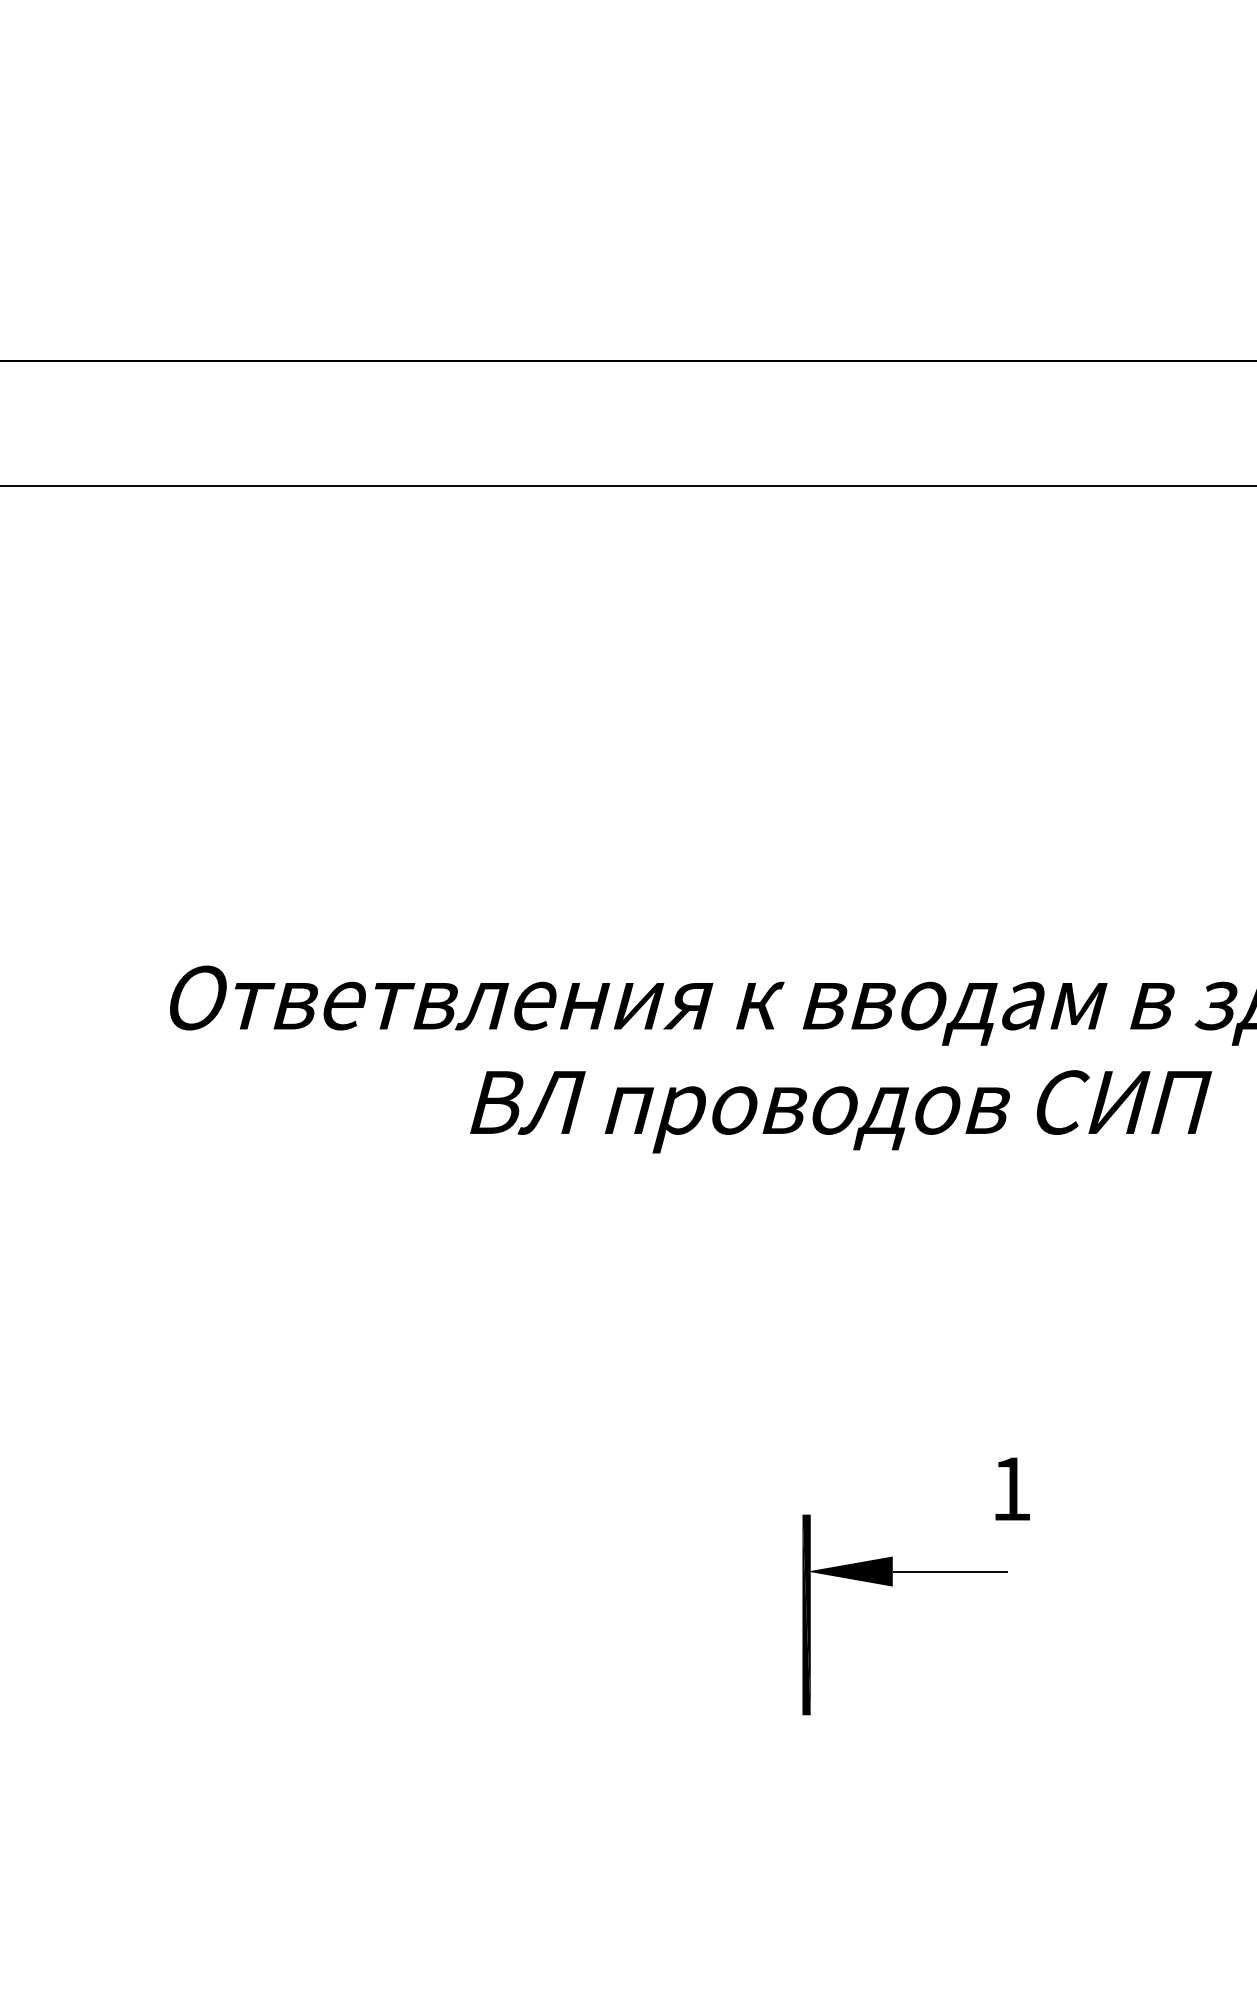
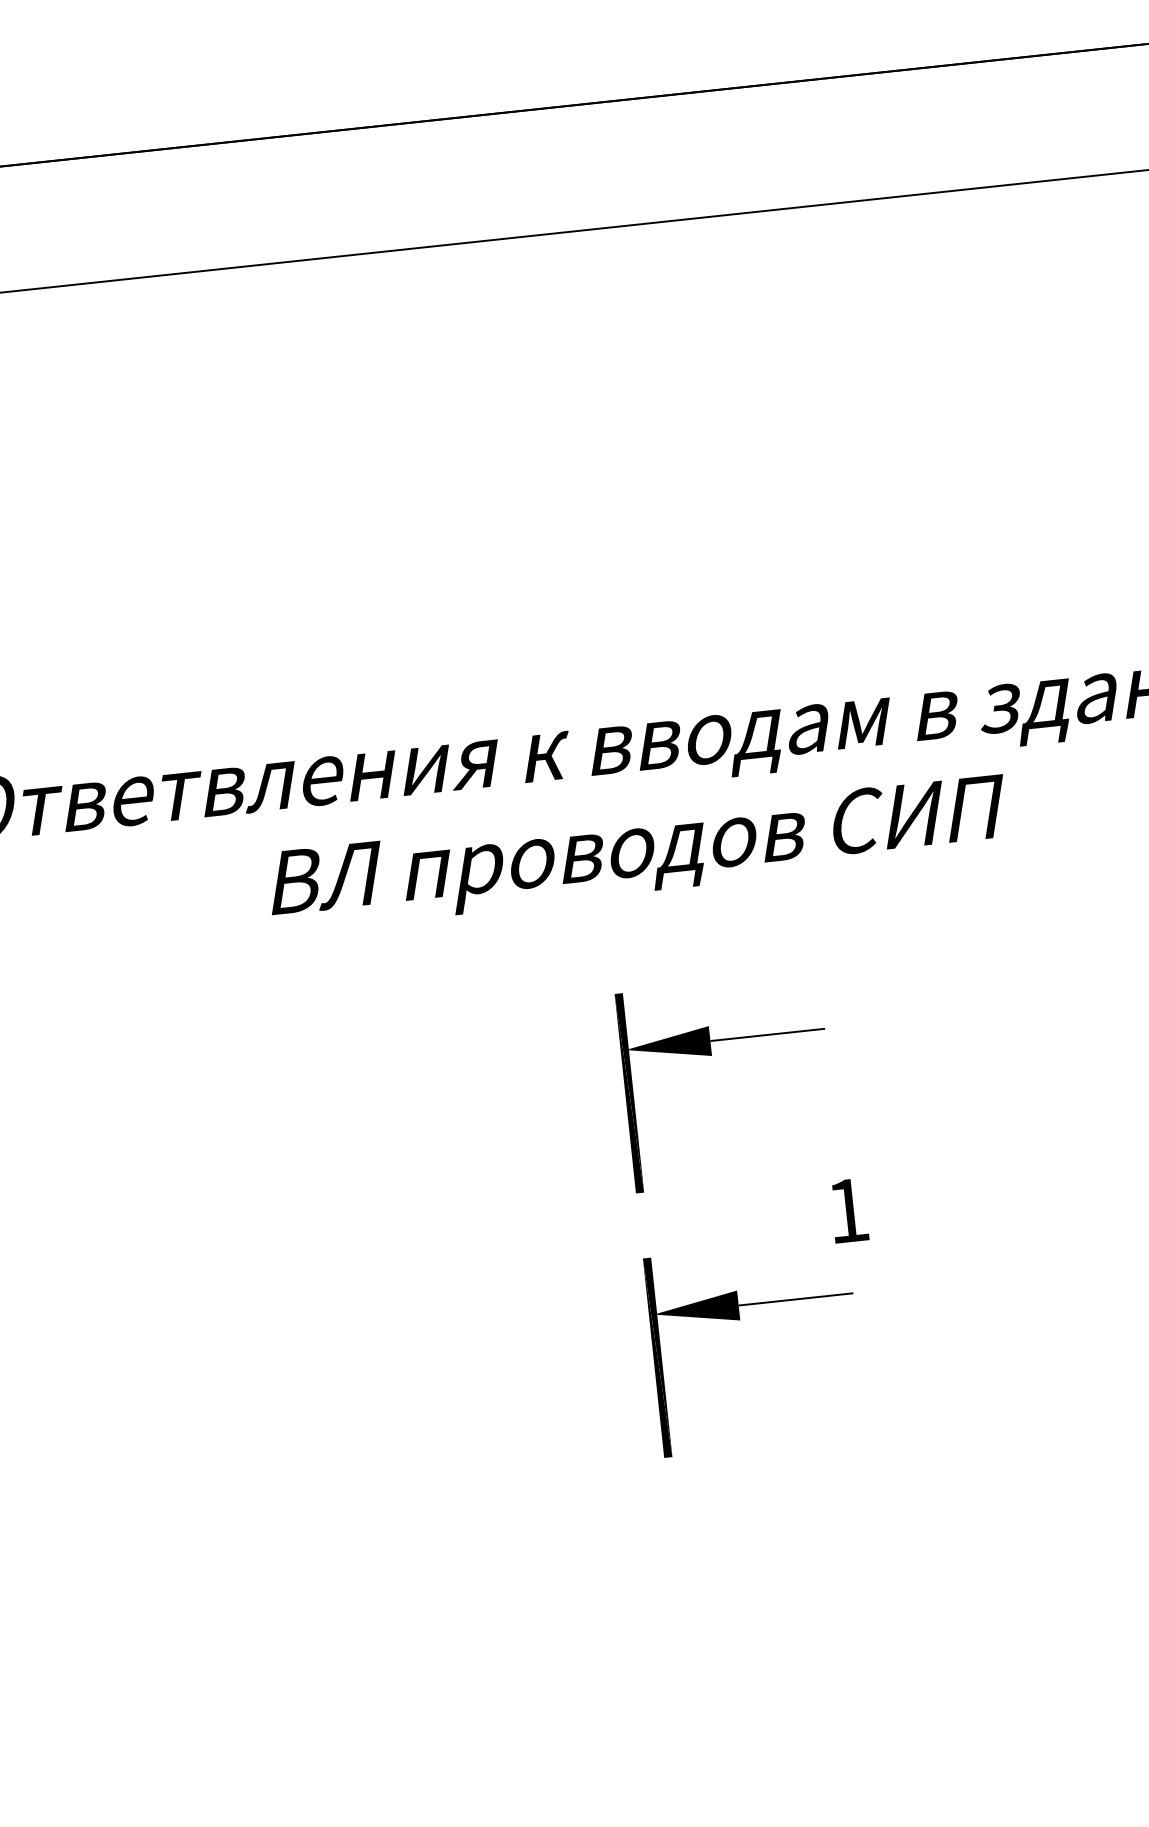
part: (892, 1320) -> (711, 1055), added

